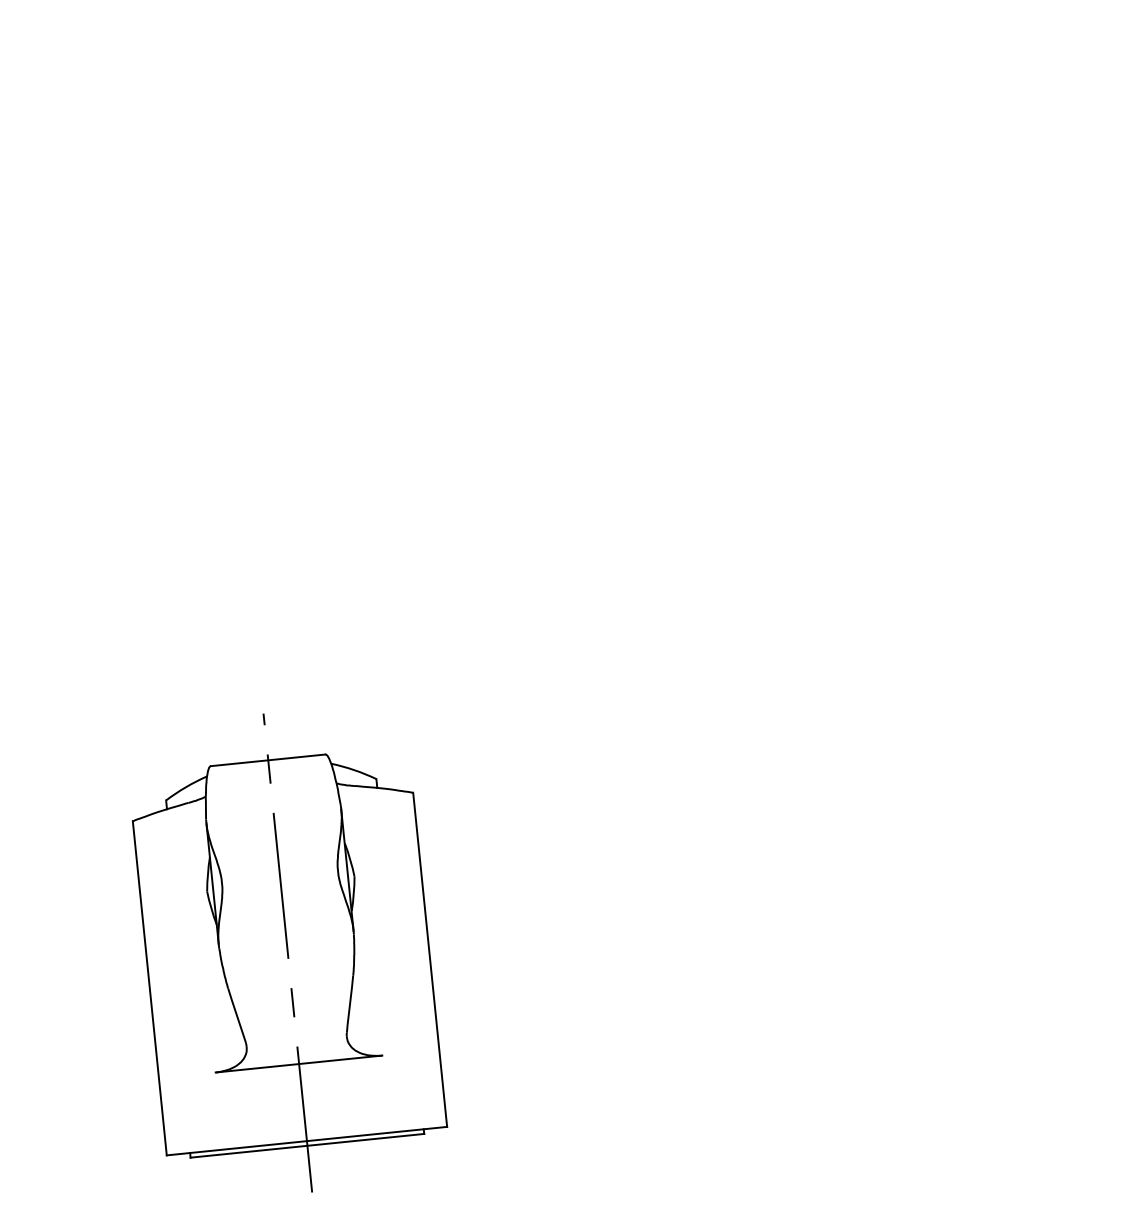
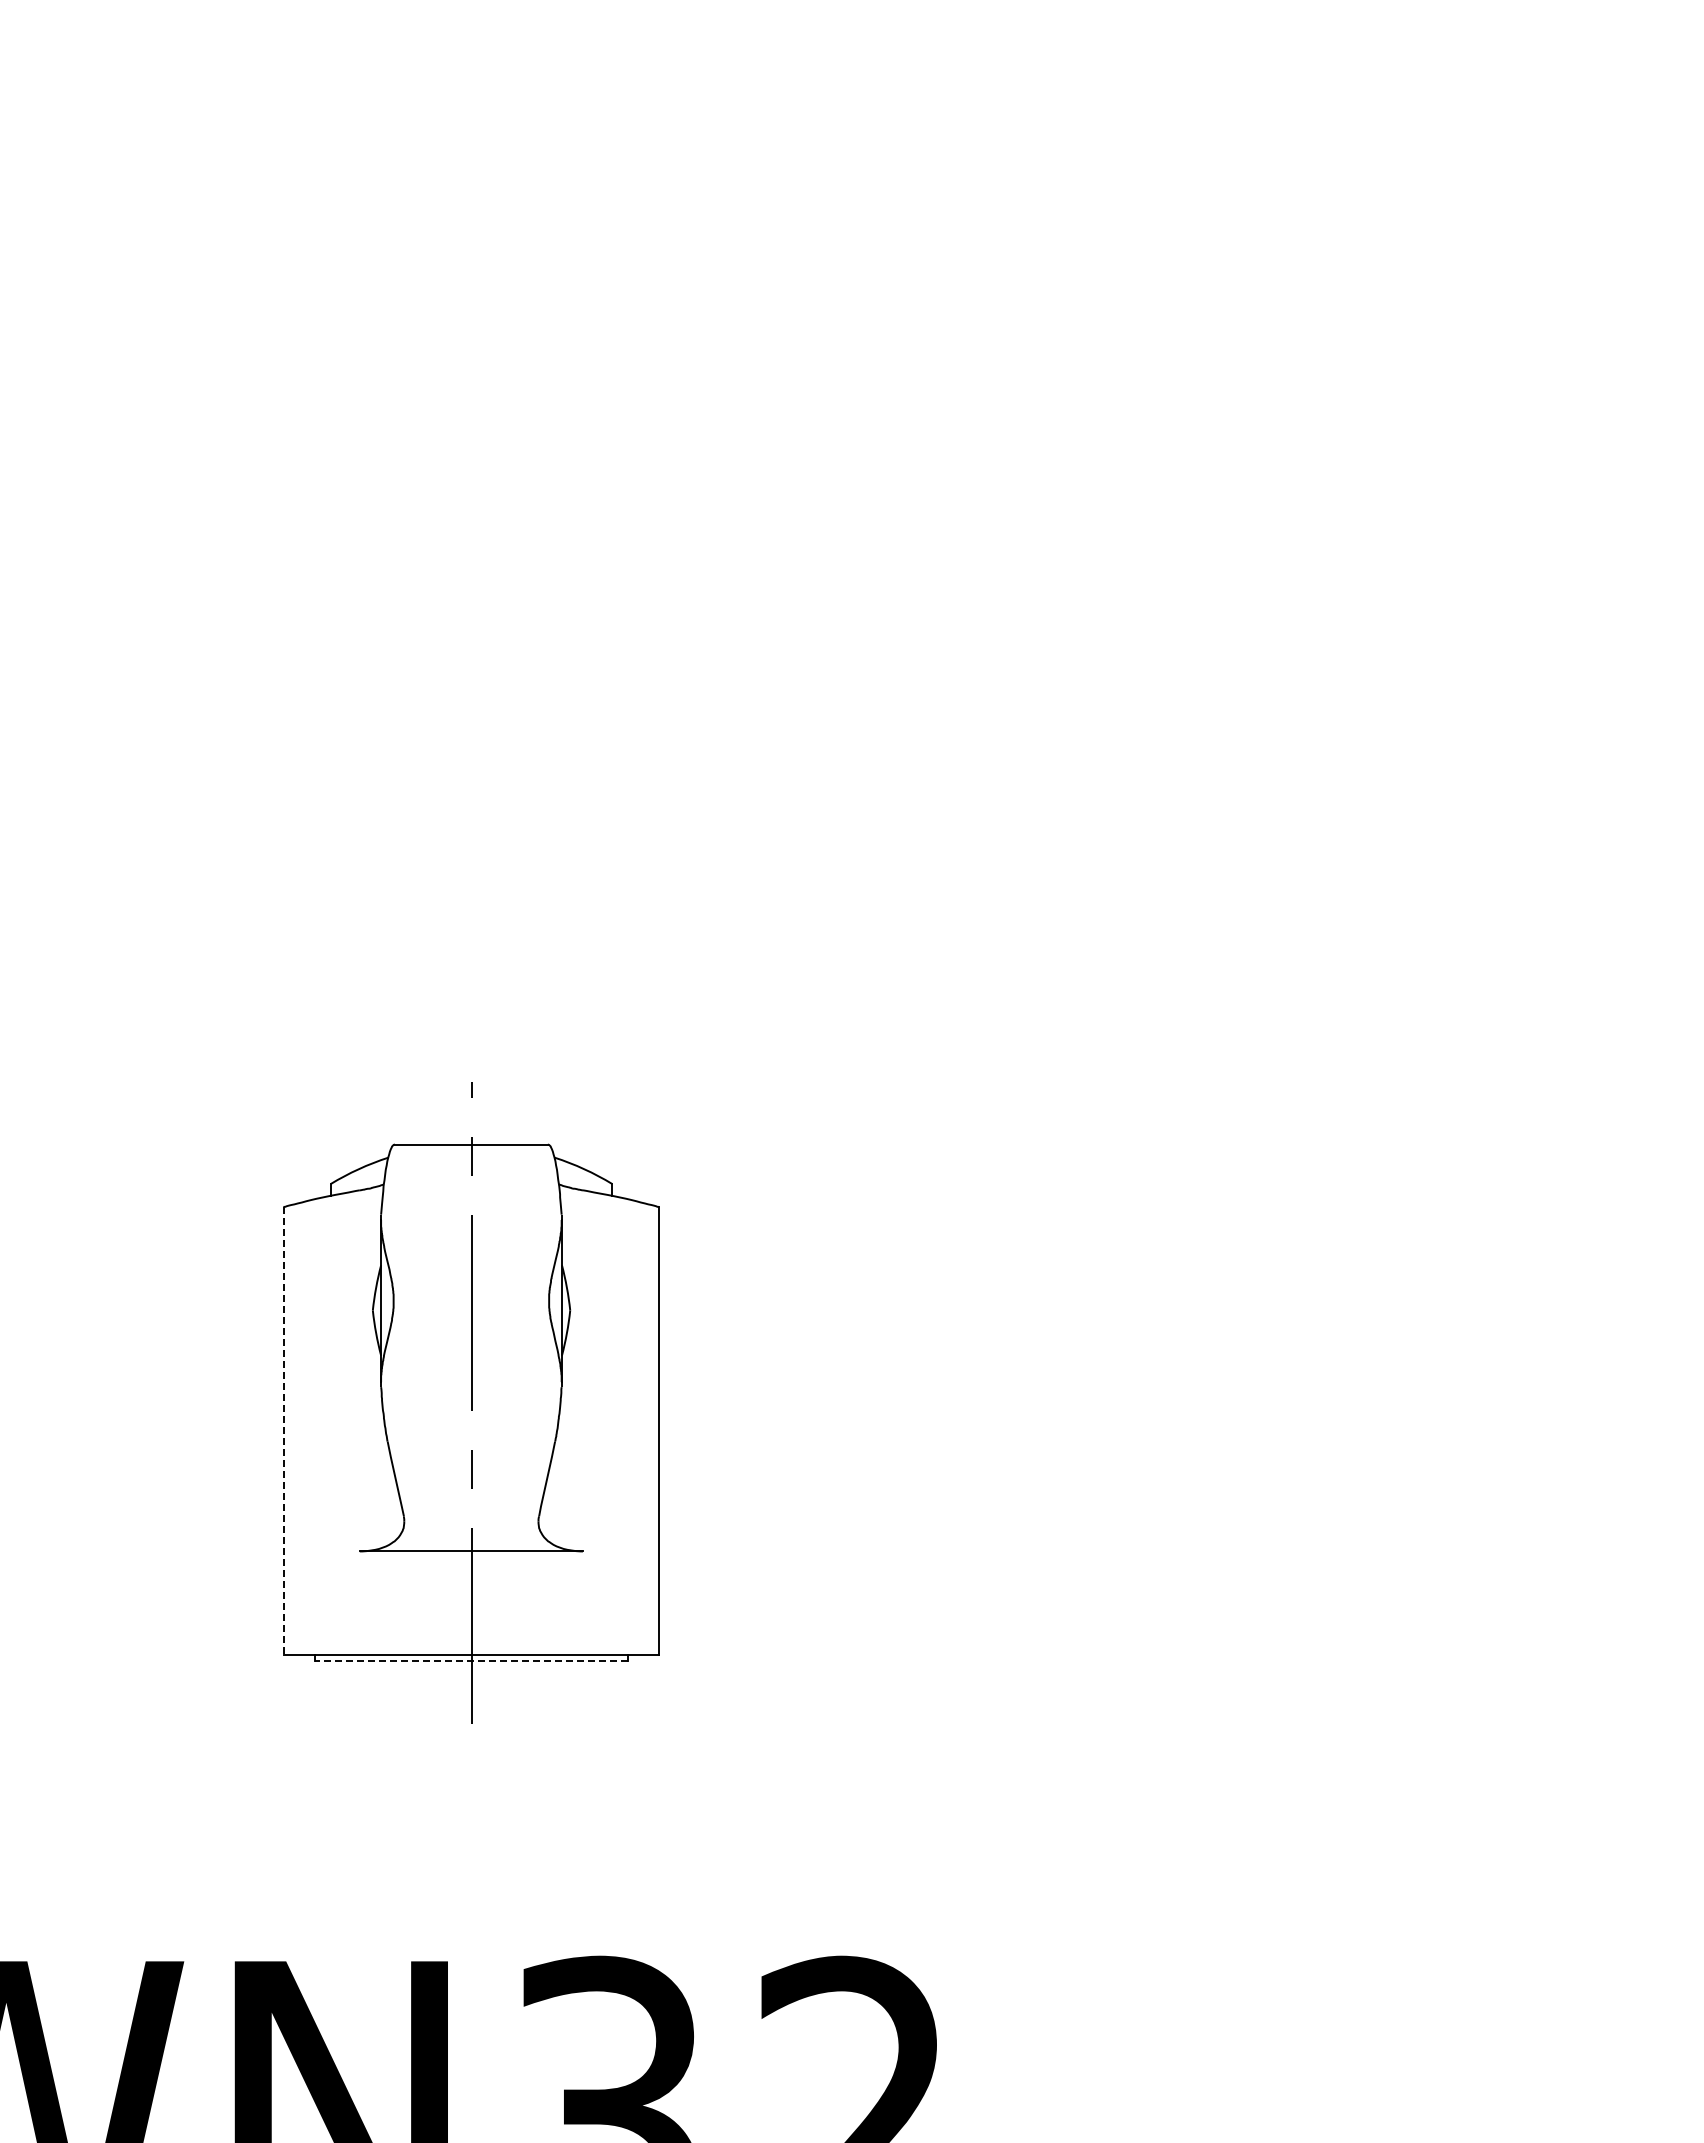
line: (149, 988) -> (283, 1430), solid -> dashed
line: (307, 1145) -> (471, 1660), solid -> dashed

